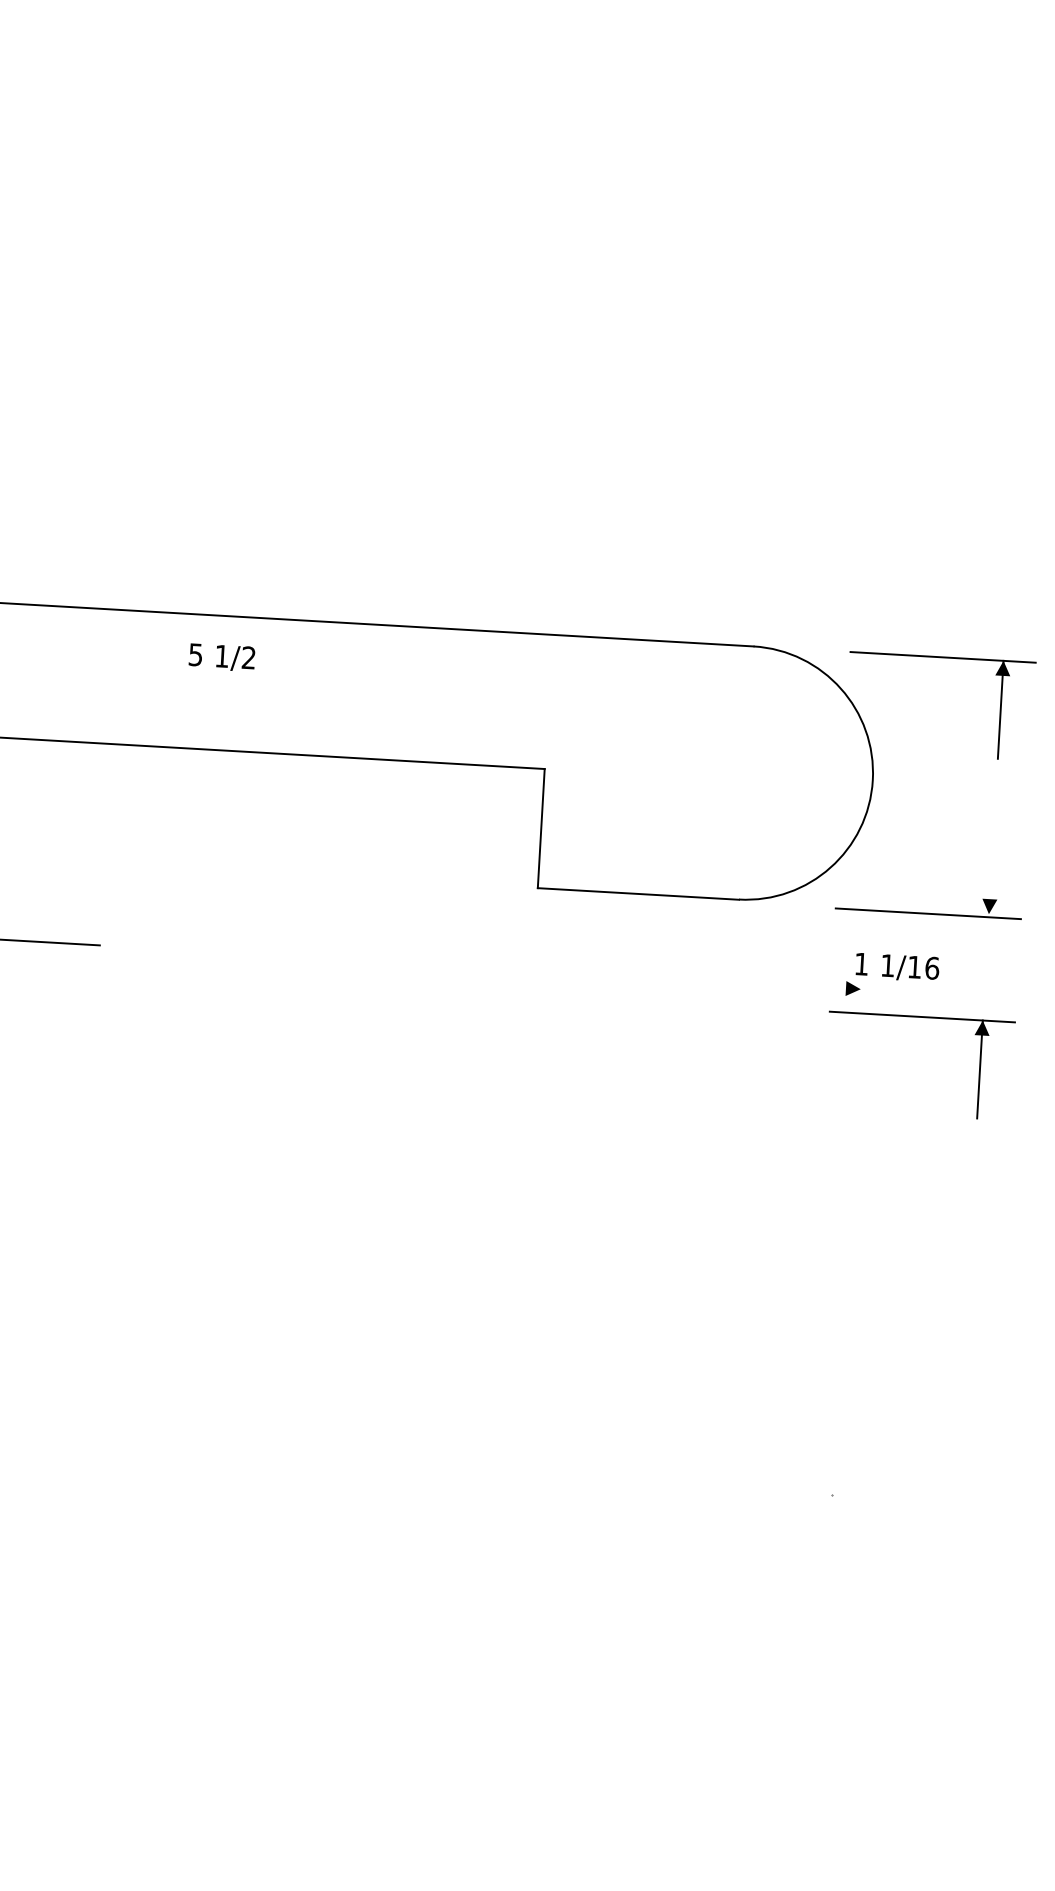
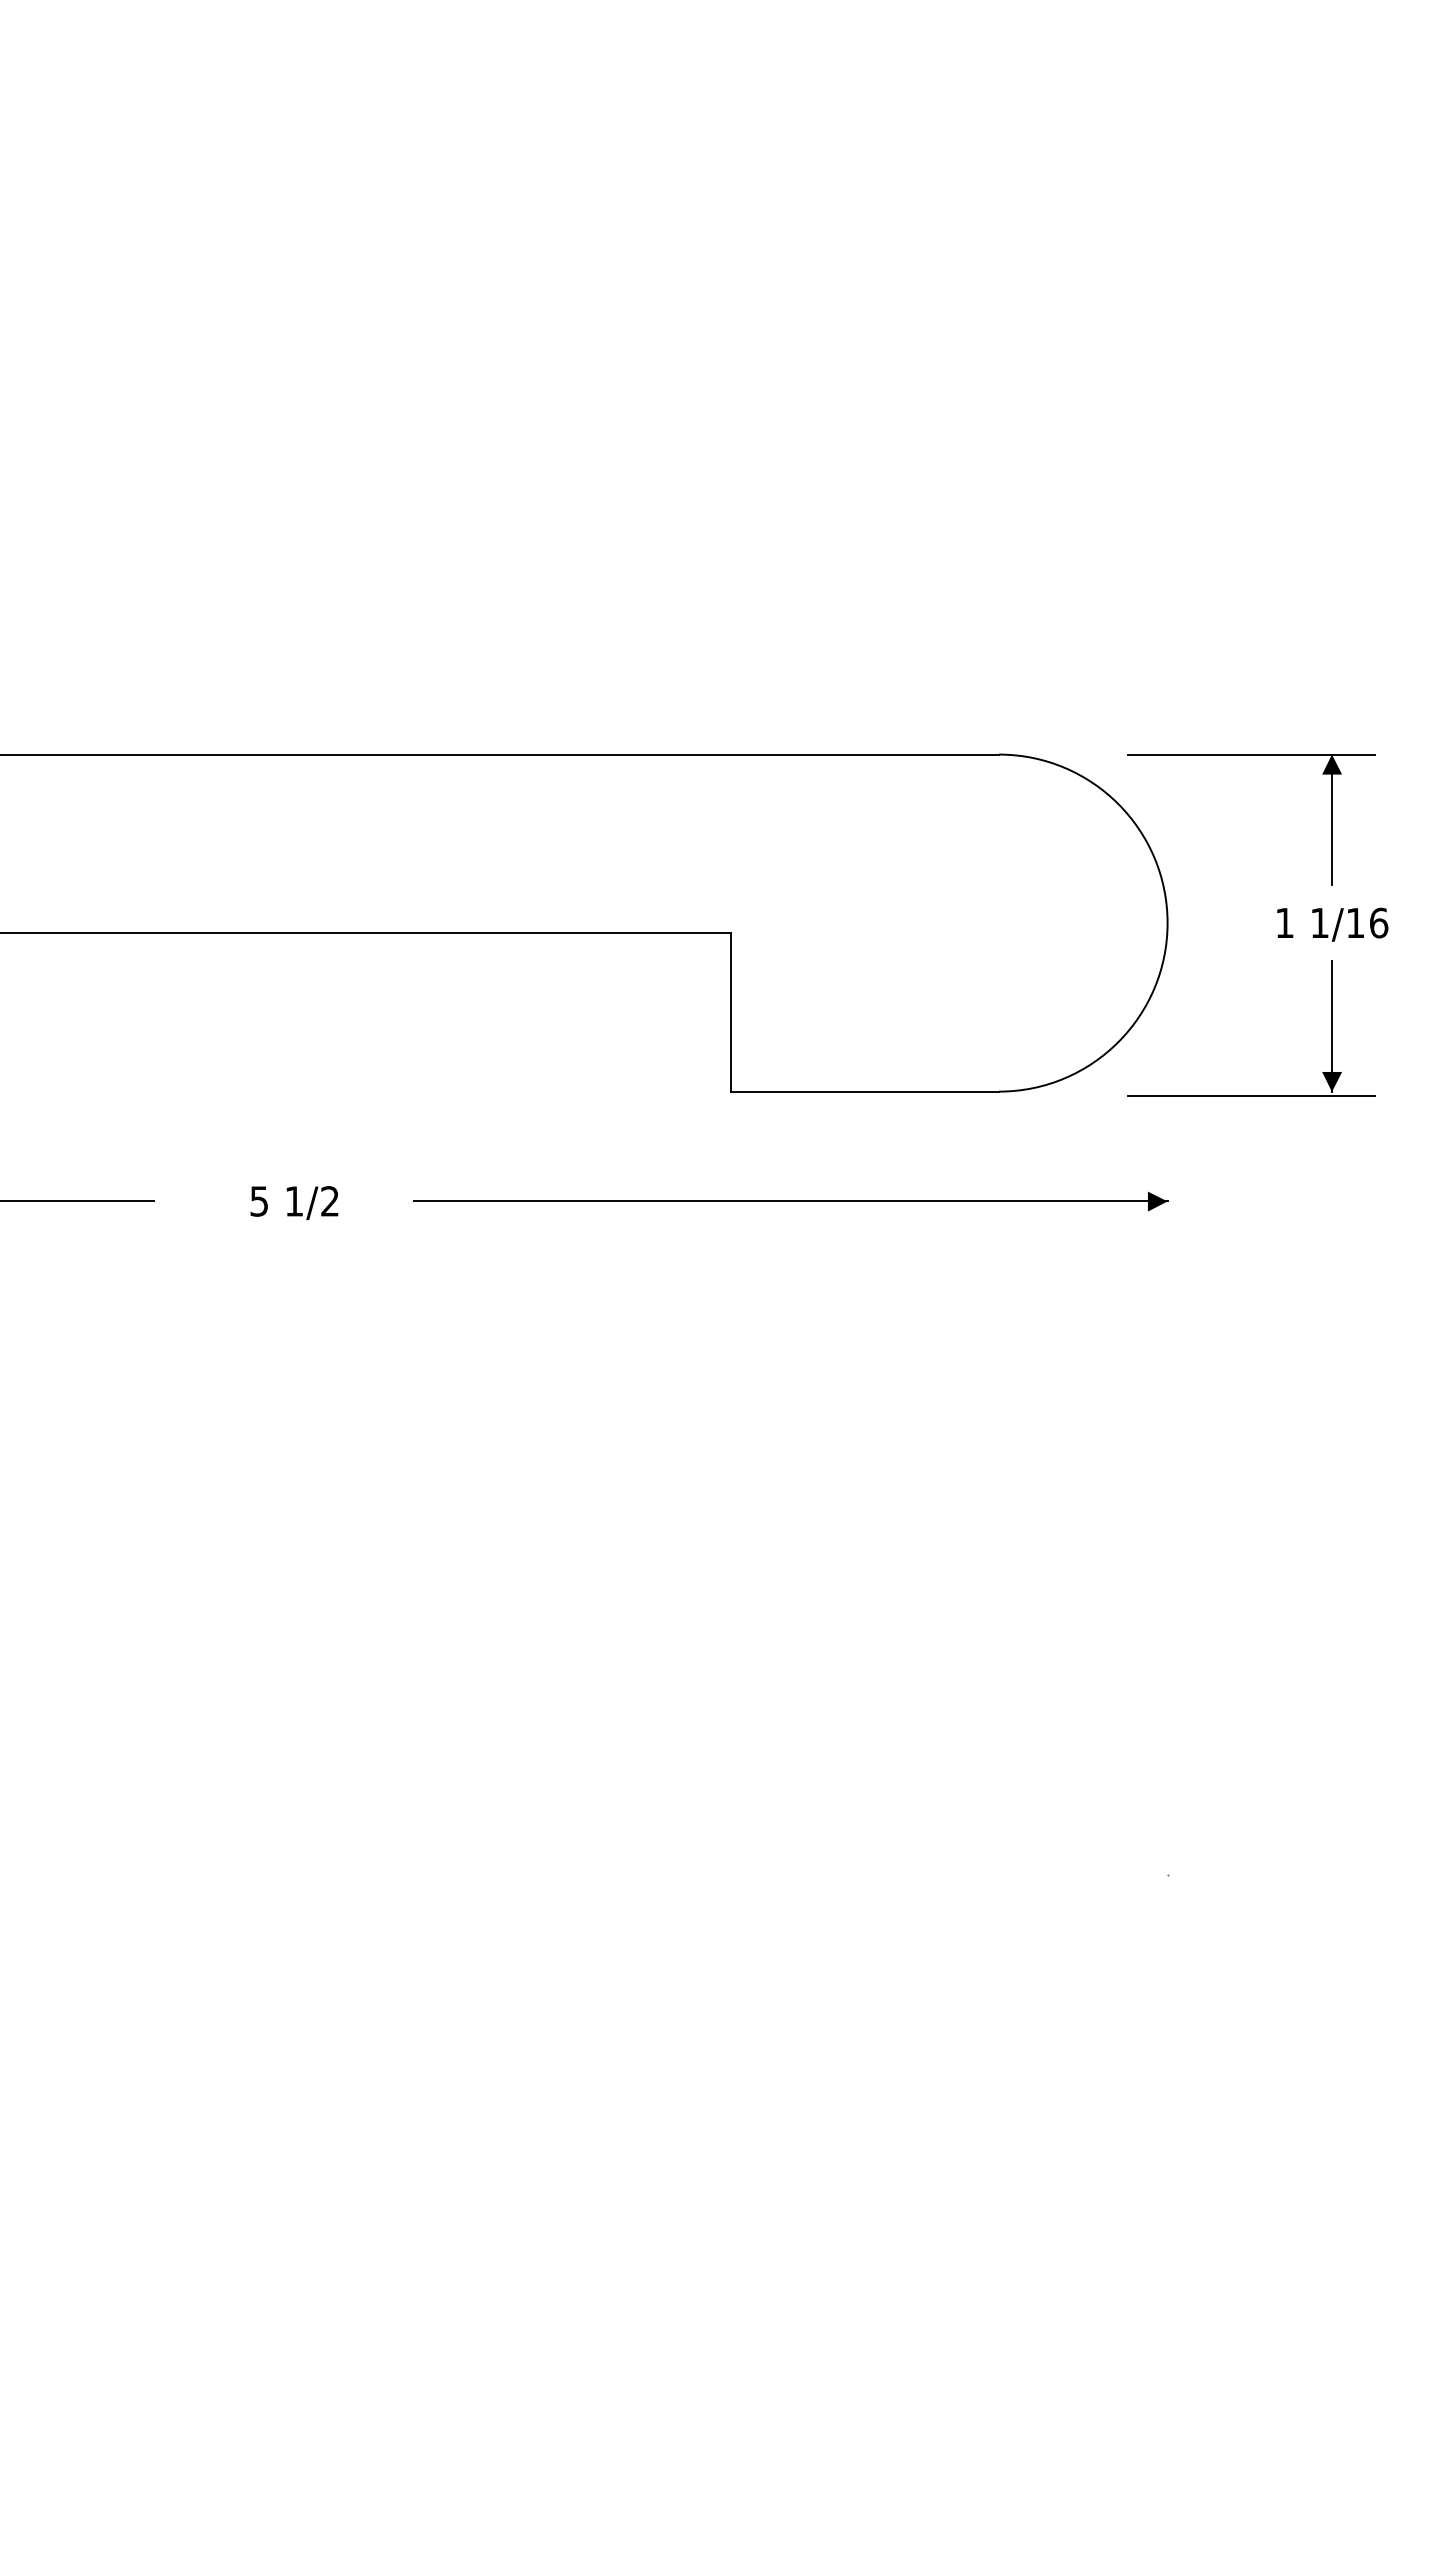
text: (222, 657) -> (294, 1202), moved
line: (991, 865) -> (1331, 1026), added
text: (897, 967) -> (1332, 924), moved
line: (577, 972) -> (790, 1201), added
part: (922, 1017) -> (1251, 1234), removed

